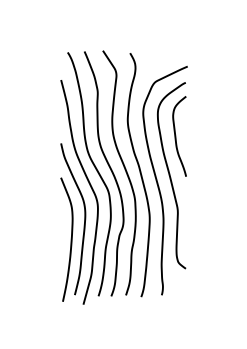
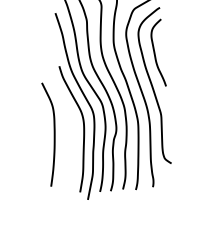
curve: (70, 239) -> (53, 134), moved

